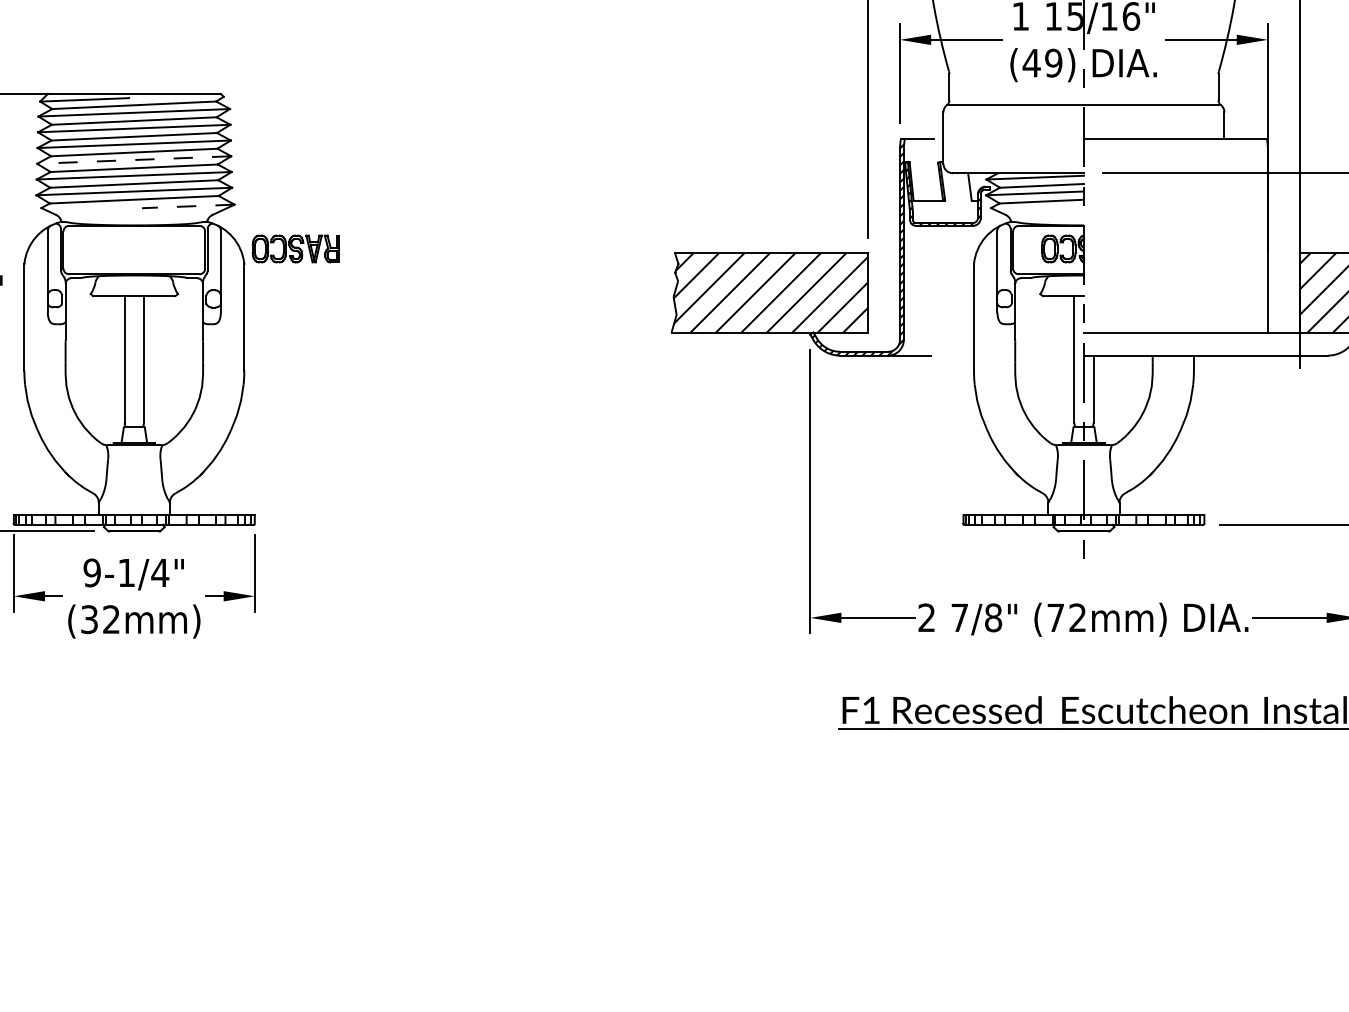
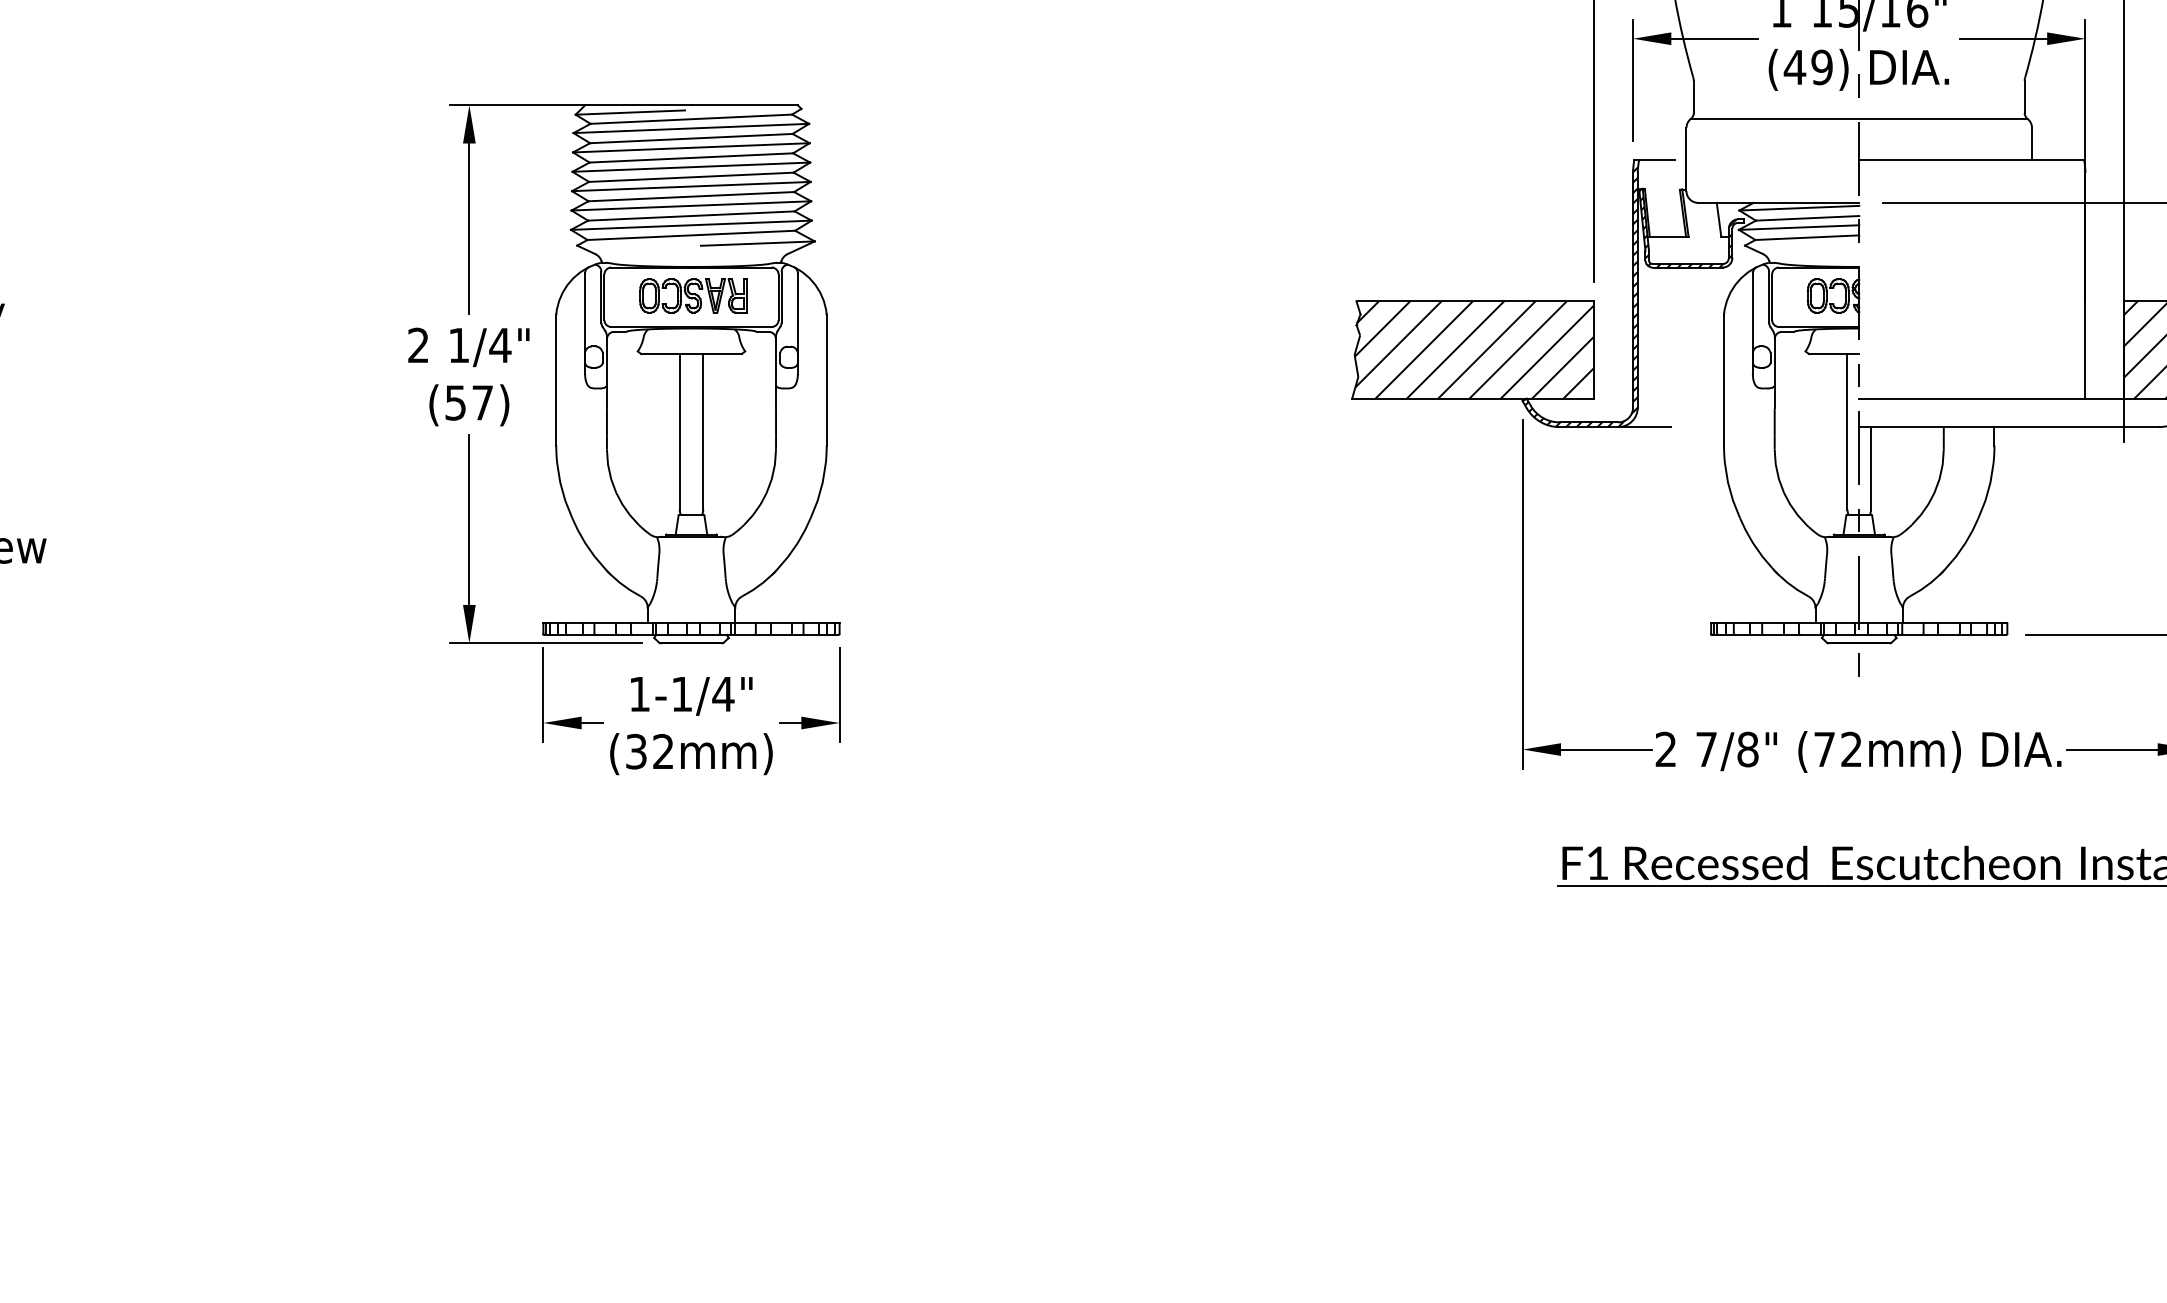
line: (133, 159) -> (690, 186), dashed -> solid
line: (188, 206) -> (757, 243), dashed -> solid
part: (296, 248) -> (693, 295), moved
text: (92, 573) -> (639, 694), 9-1/4" -> 1-1/4"

